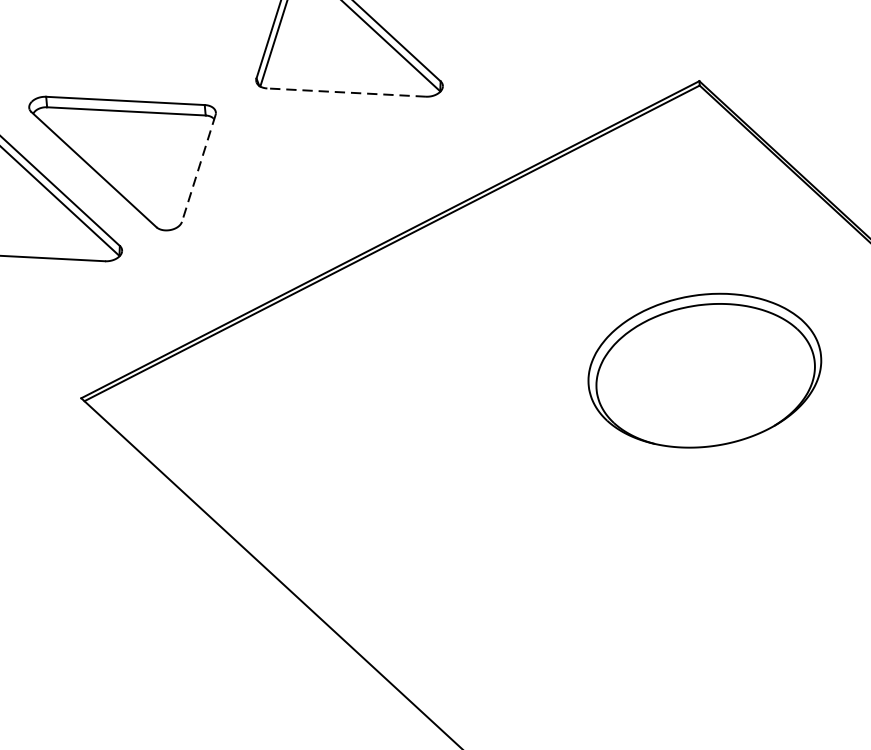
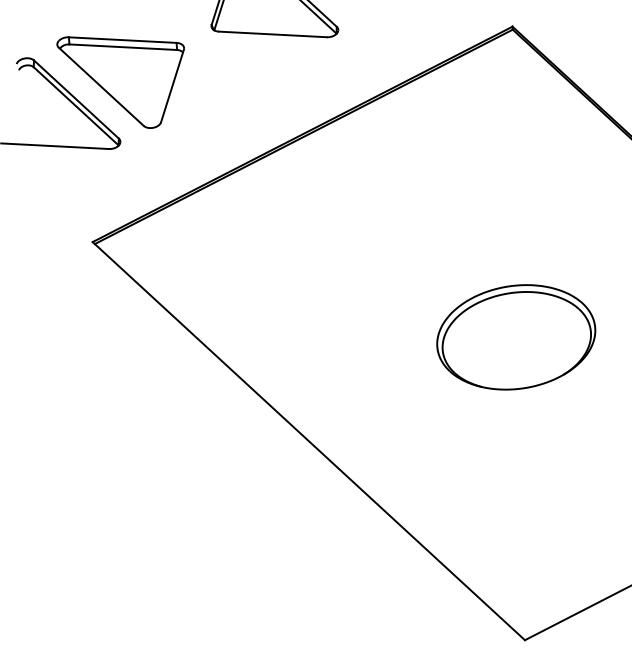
line: (346, 92) -> (272, 34), dashed -> solid
line: (198, 169) -> (172, 86), dashed -> solid
part: (705, 370) -> (516, 337), moved

